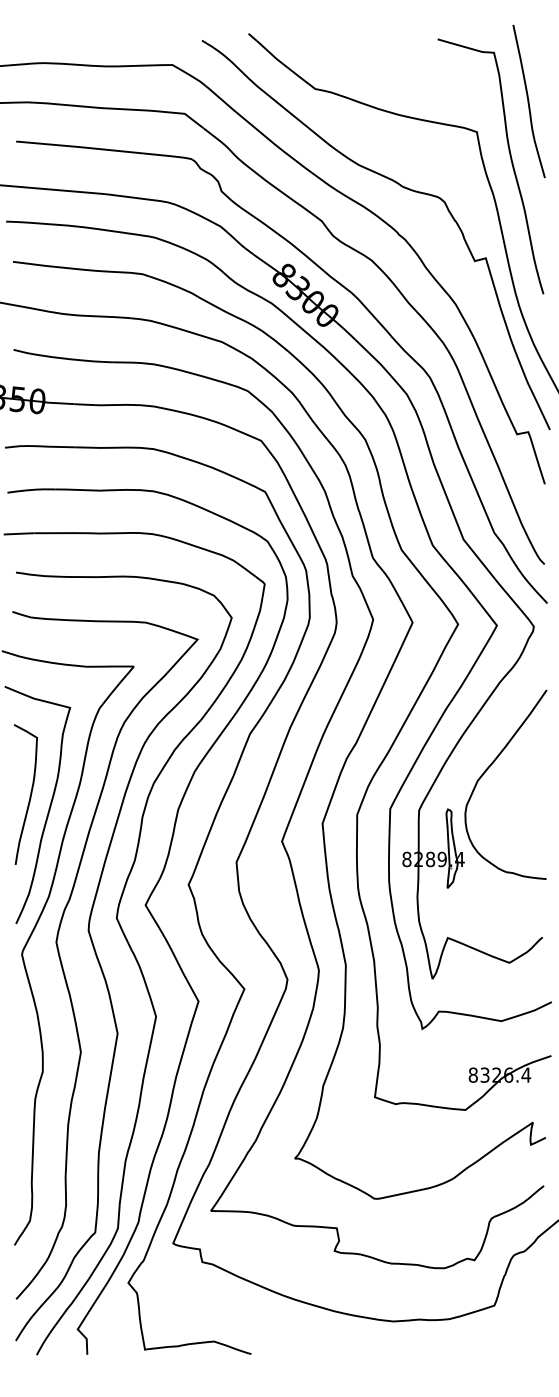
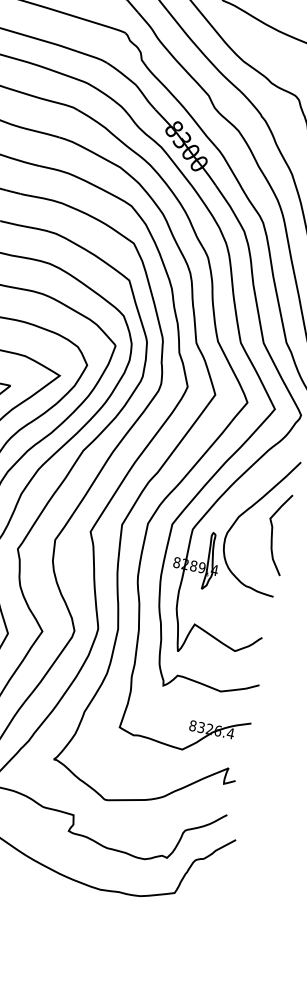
curve: (528, 795) -> (272, 534), added

